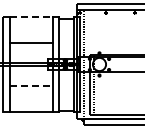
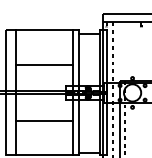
line: (31, 16) -> (43, 30), dashed -> solid
line: (31, 86) -> (43, 121), dashed -> solid

